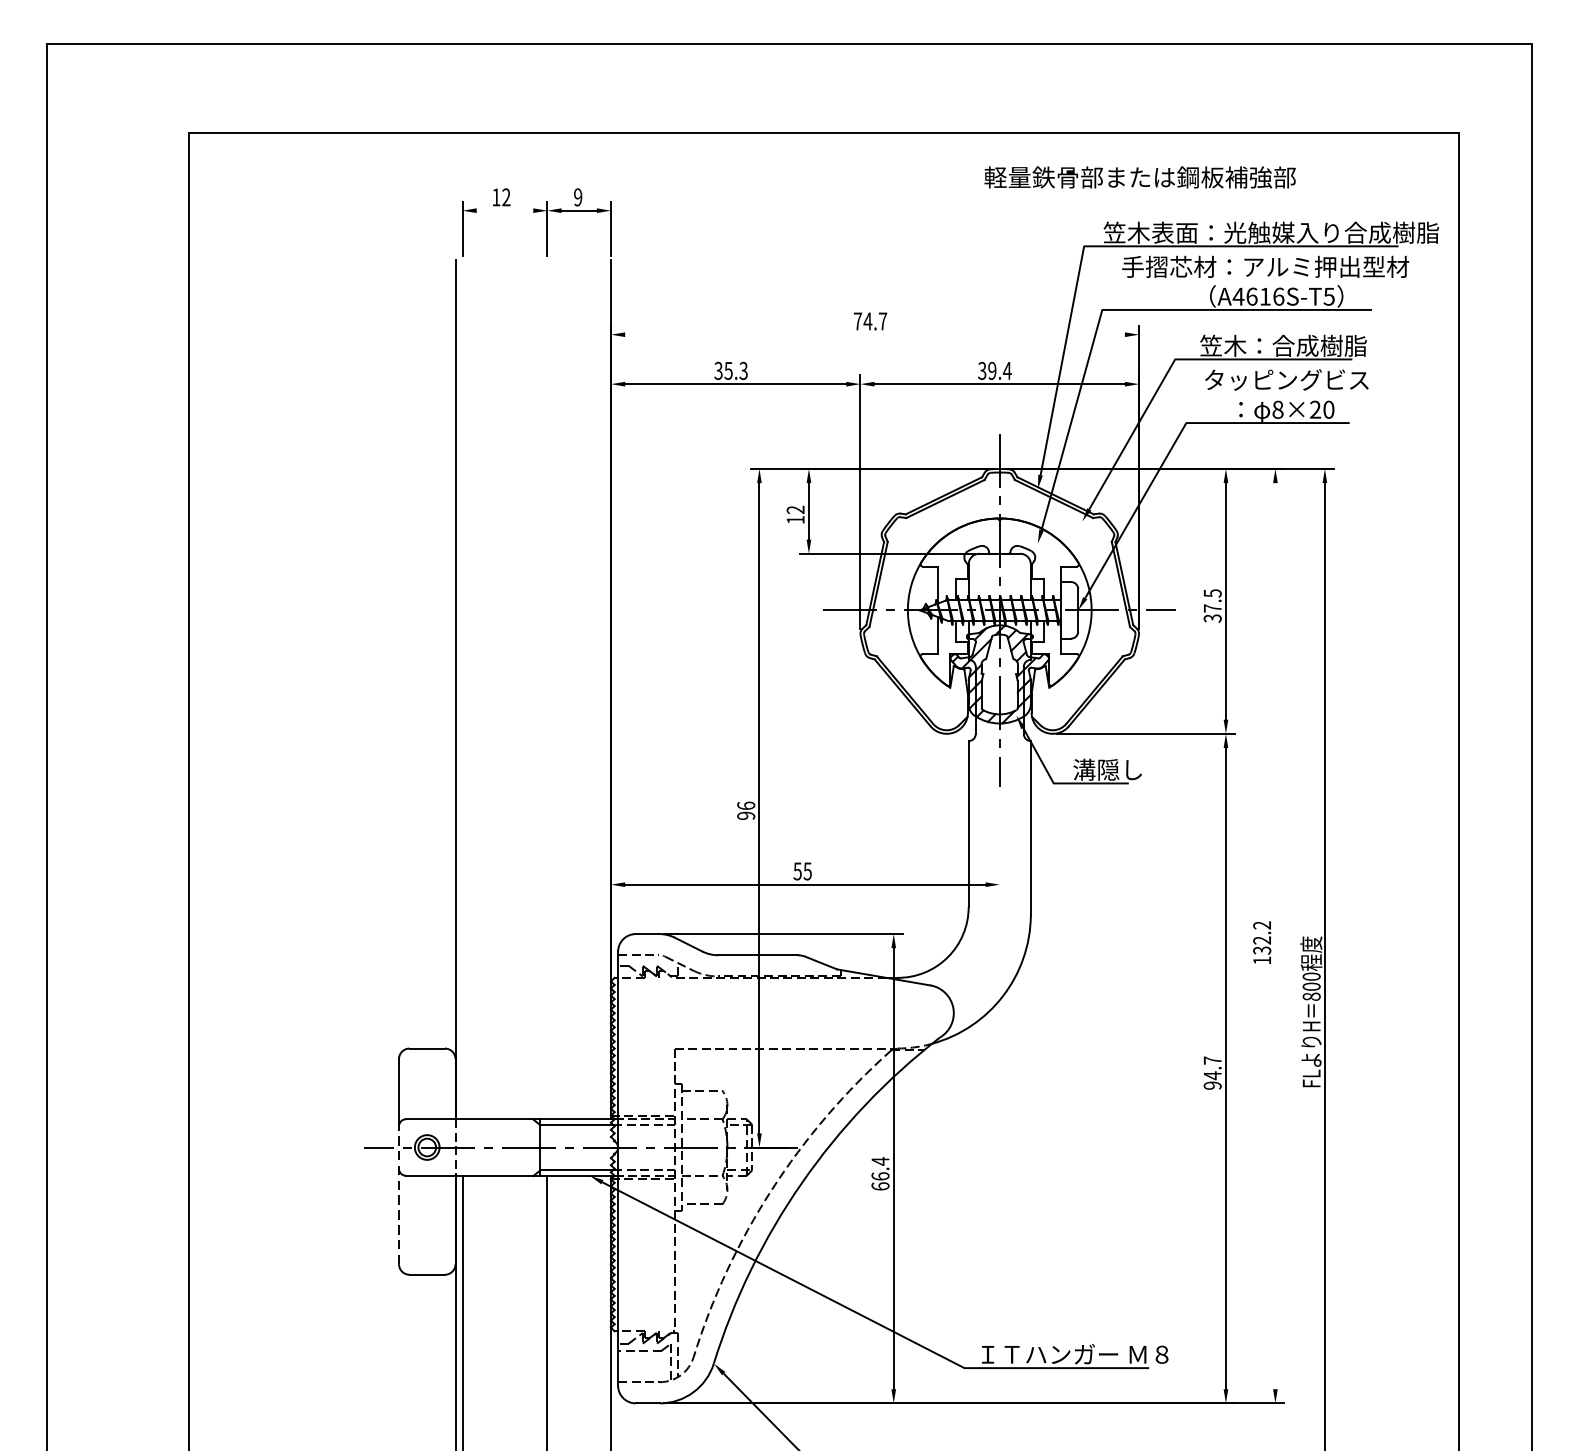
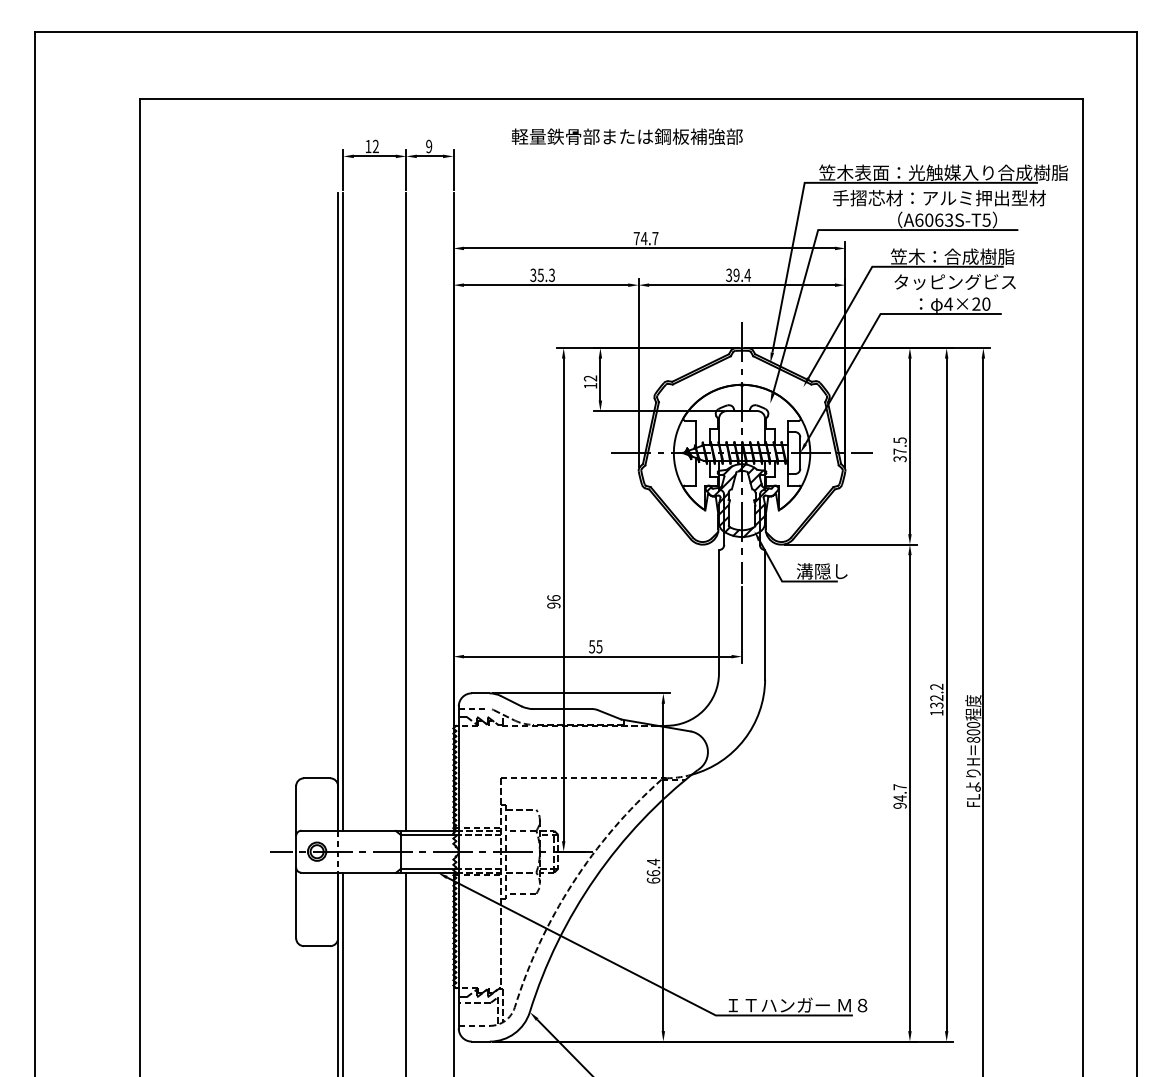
text: (1139, 177) -> (626, 136), moved
line: (504, 210) -> (374, 156), added
text: (1257, 295) -> (933, 219), A4616S-T5 -> A6063S-T5
line: (875, 334) -> (649, 248), added
text: (1277, 408) -> (948, 303), 8×20 -> 4×20
line: (462, 689) -> (343, 511), added
line: (547, 689) -> (406, 511), added
line: (1000, 842) -> (742, 625), added
line: (1275, 935) -> (946, 694), added
line: (399, 1194) -> (296, 886), dashed -> solid

